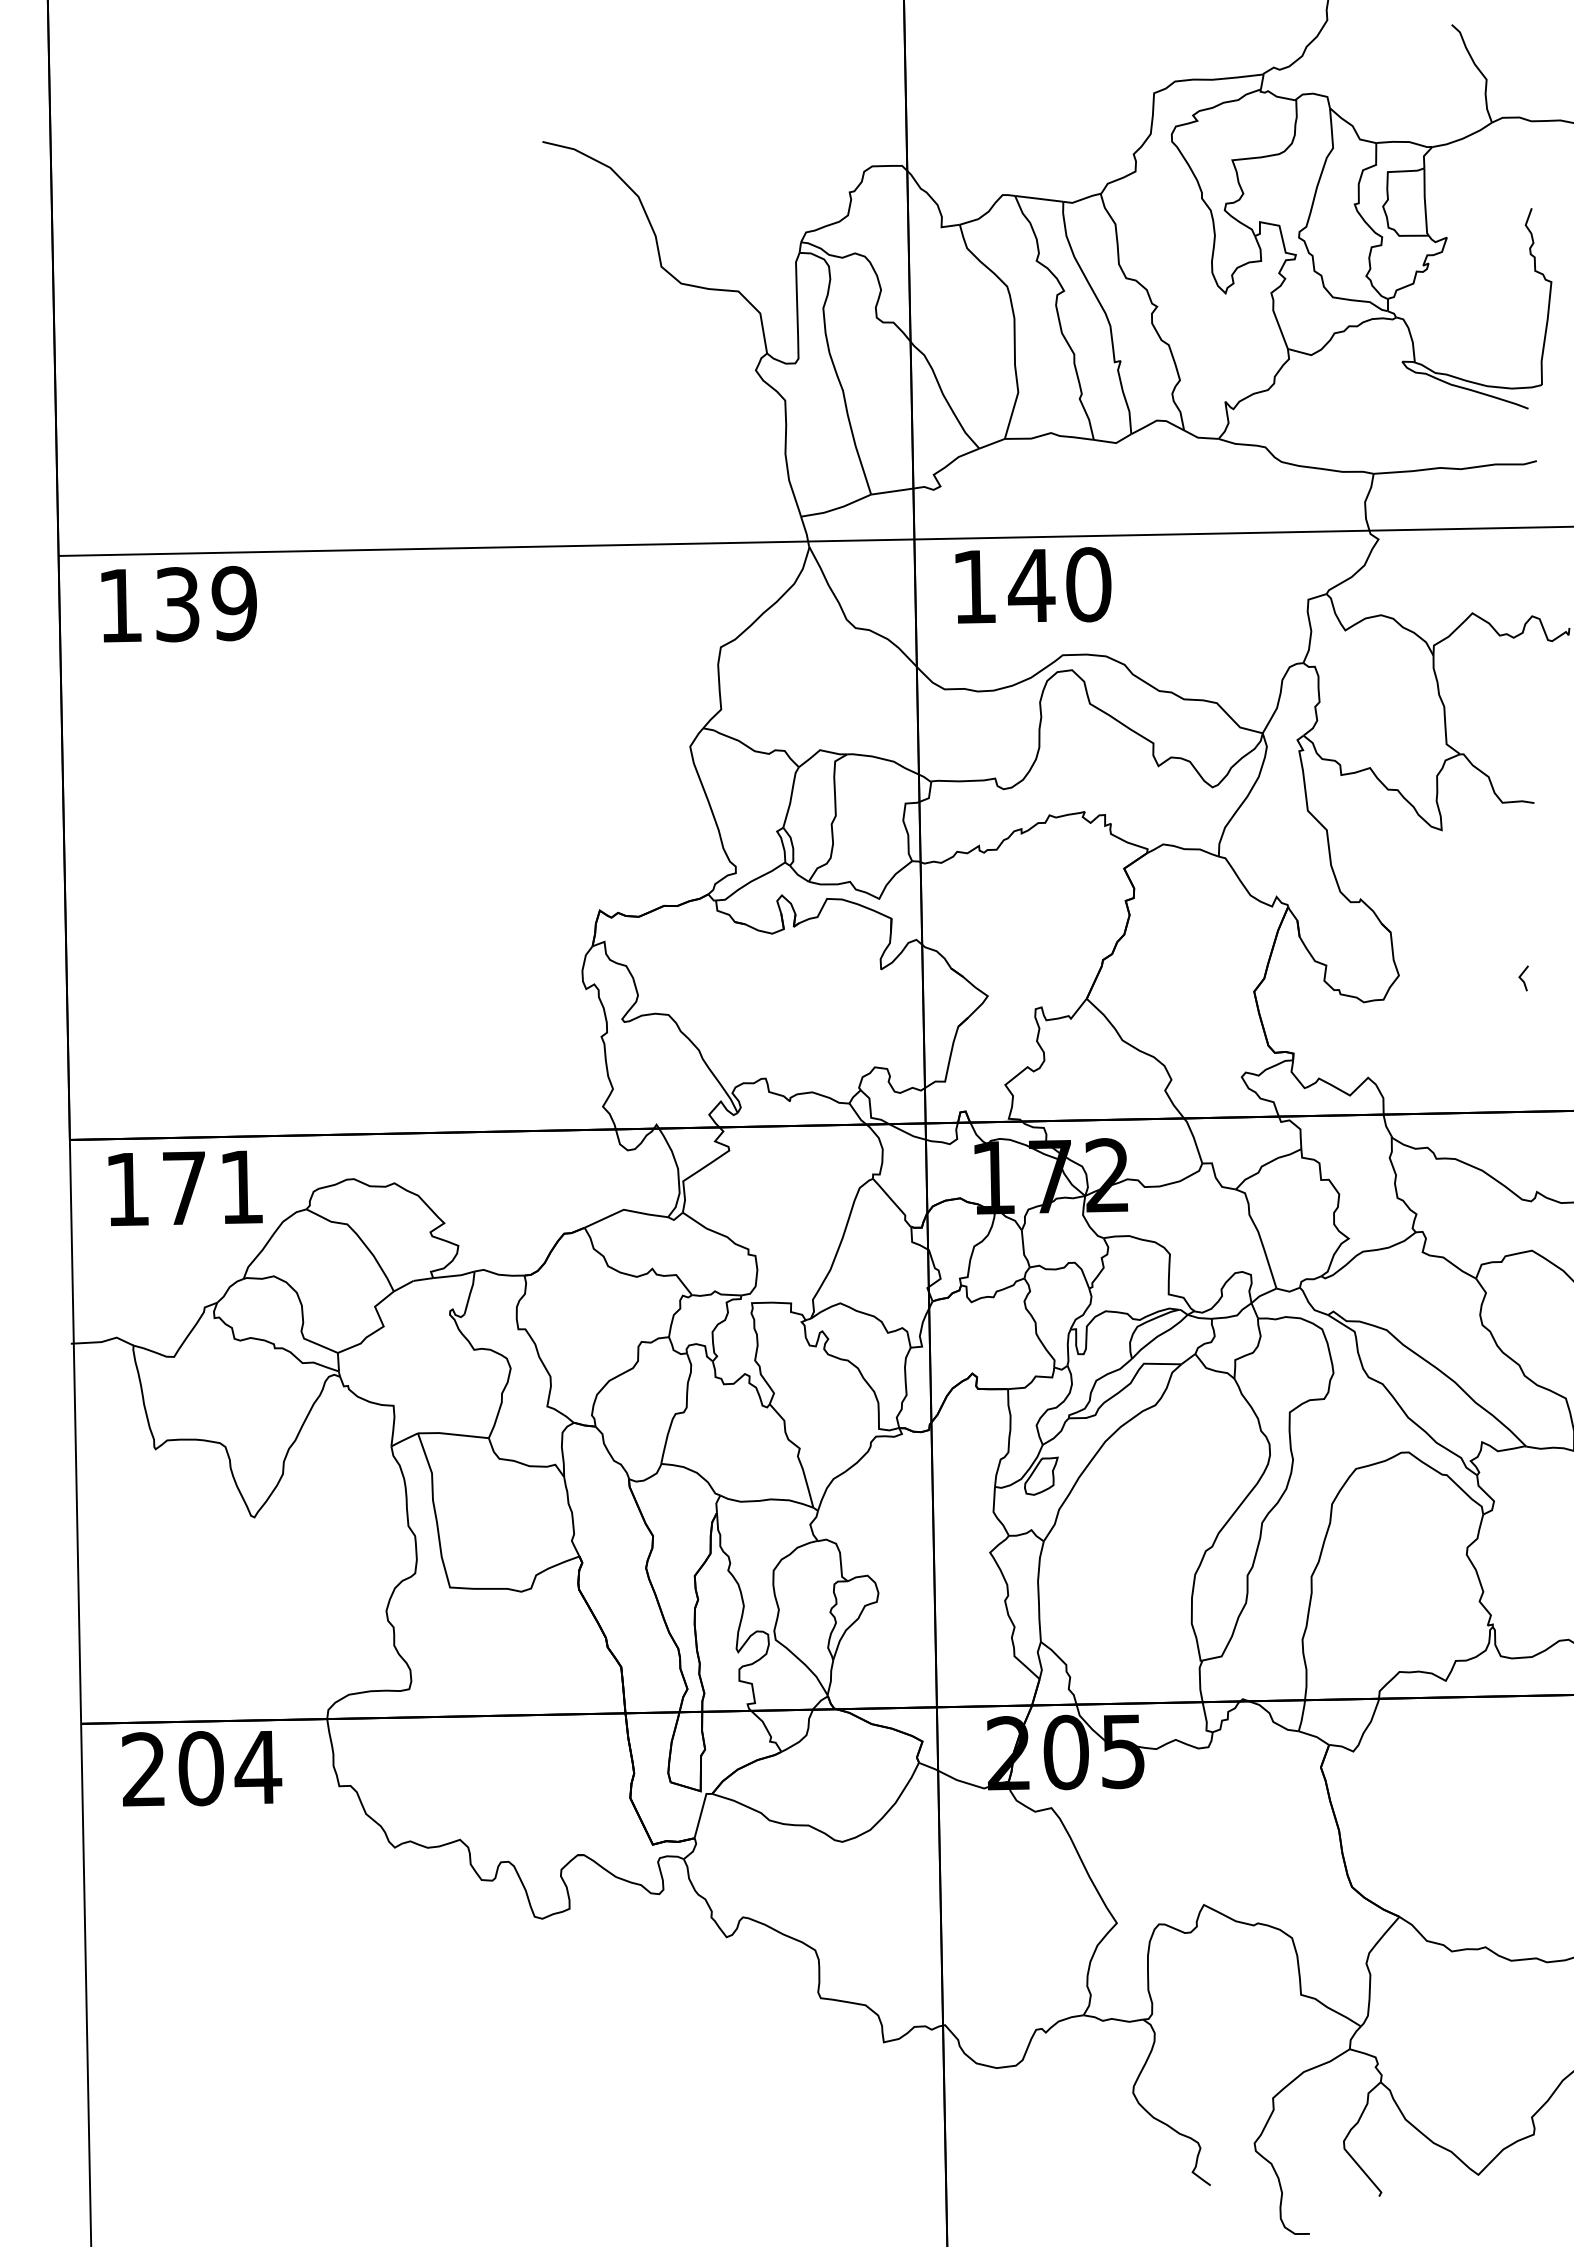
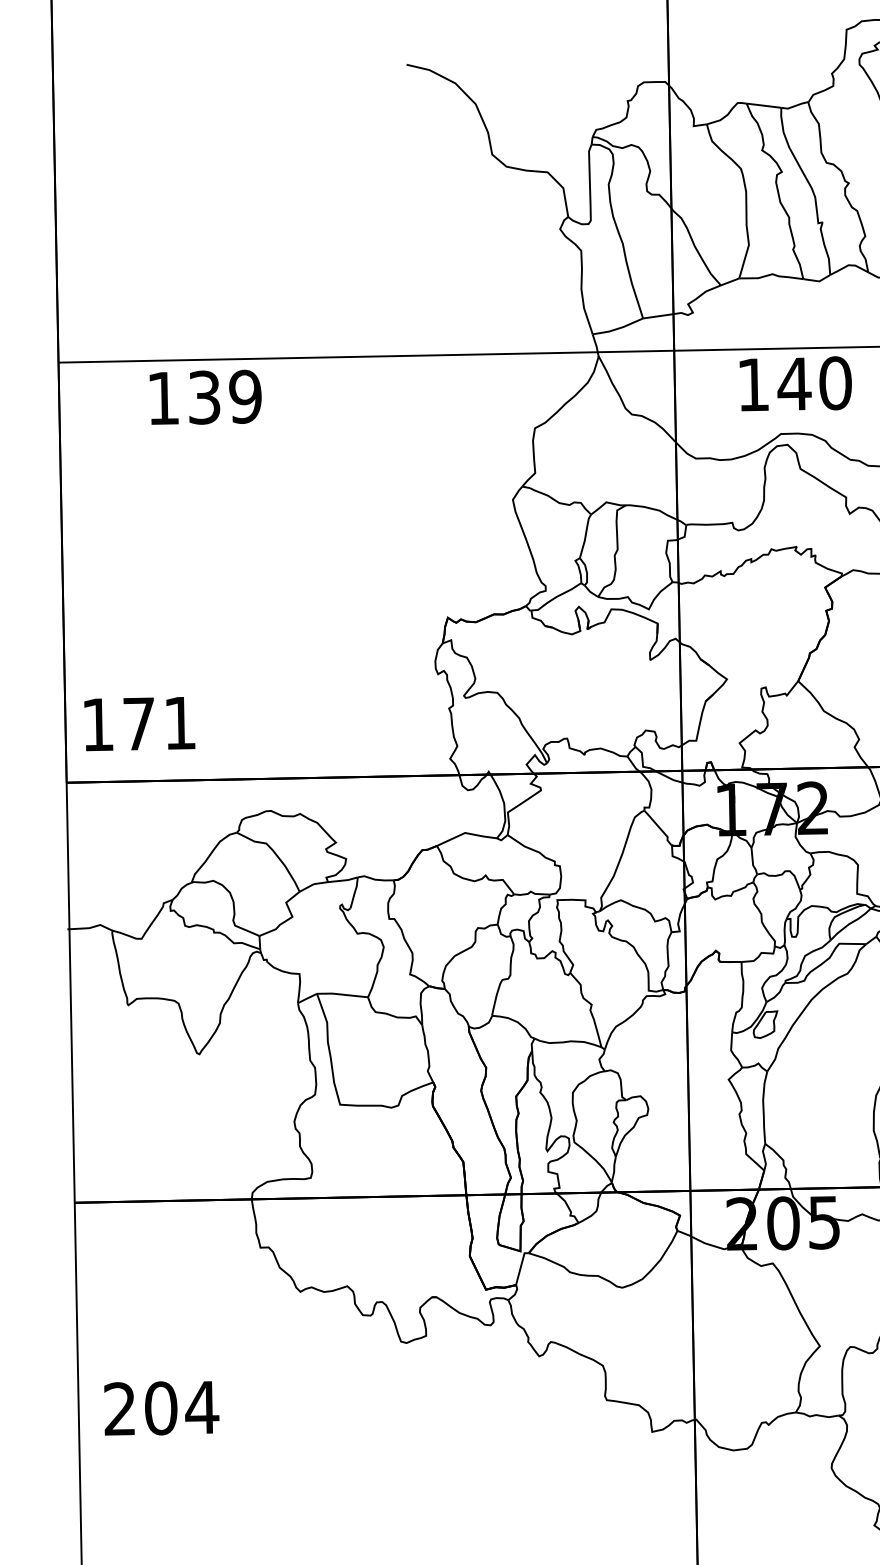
text: (1033, 585) -> (795, 383), moved
text: (178, 604) -> (205, 397), moved
text: (185, 1187) -> (139, 723), moved
text: (202, 1768) -> (162, 1408), moved

